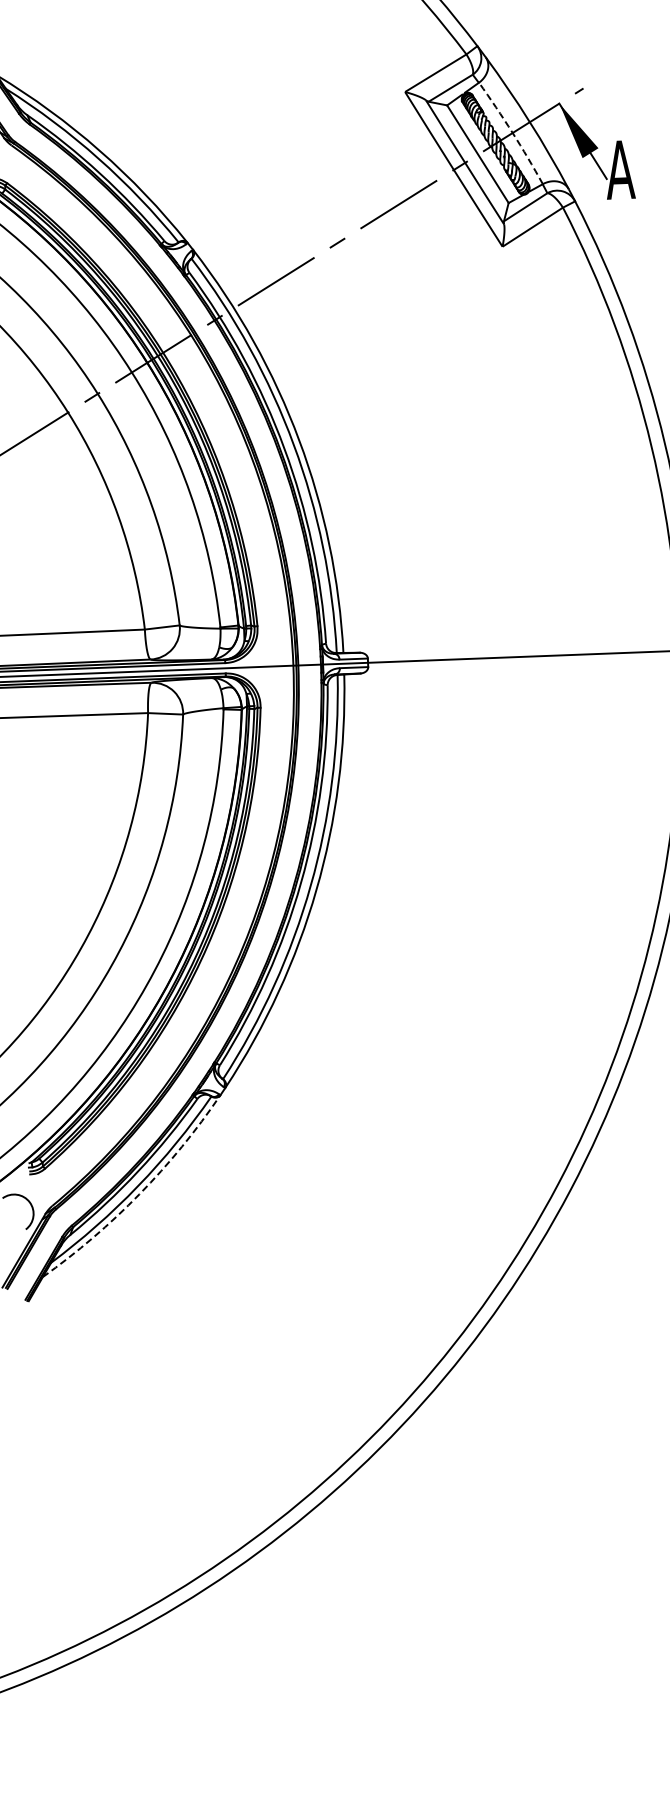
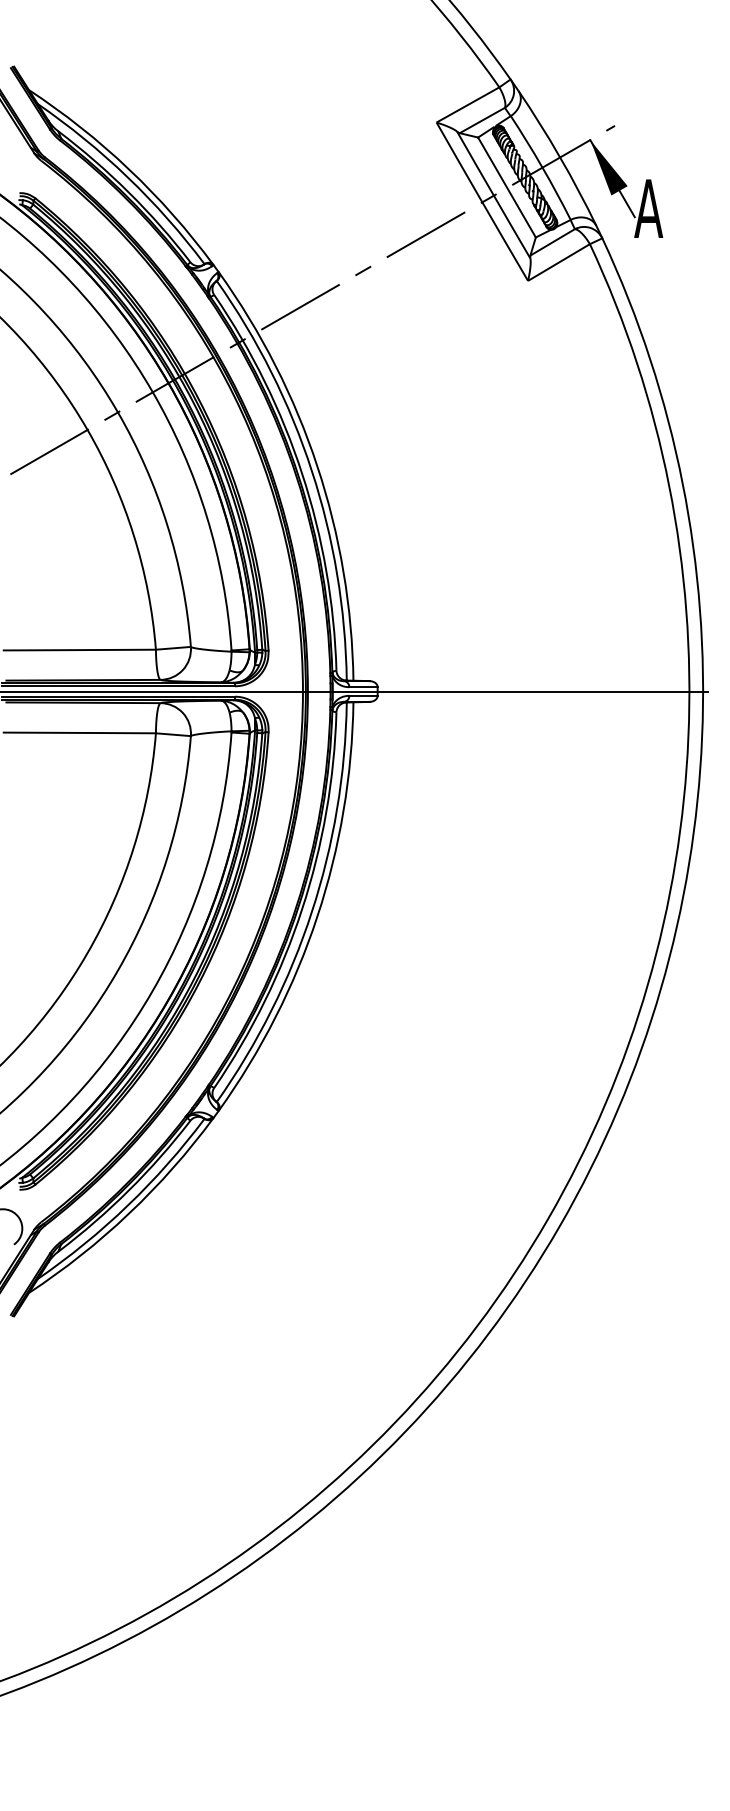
arc: (512, 132) -> (542, 167), dashed -> solid
arc: (139, 1193) -> (128, 1213), dashed -> solid

